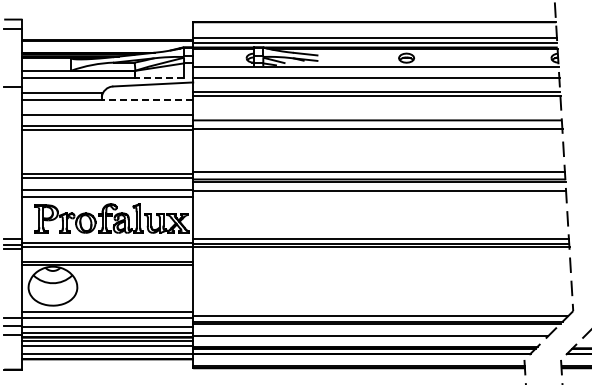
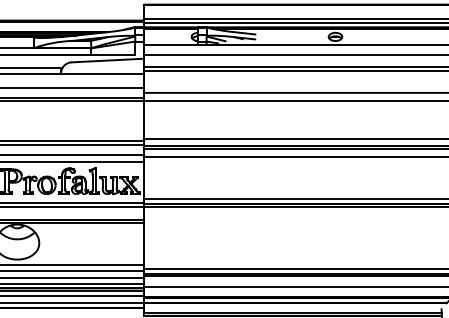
line: (159, 78) -> (113, 55), dashed -> solid
line: (147, 99) -> (102, 74), dashed -> solid

